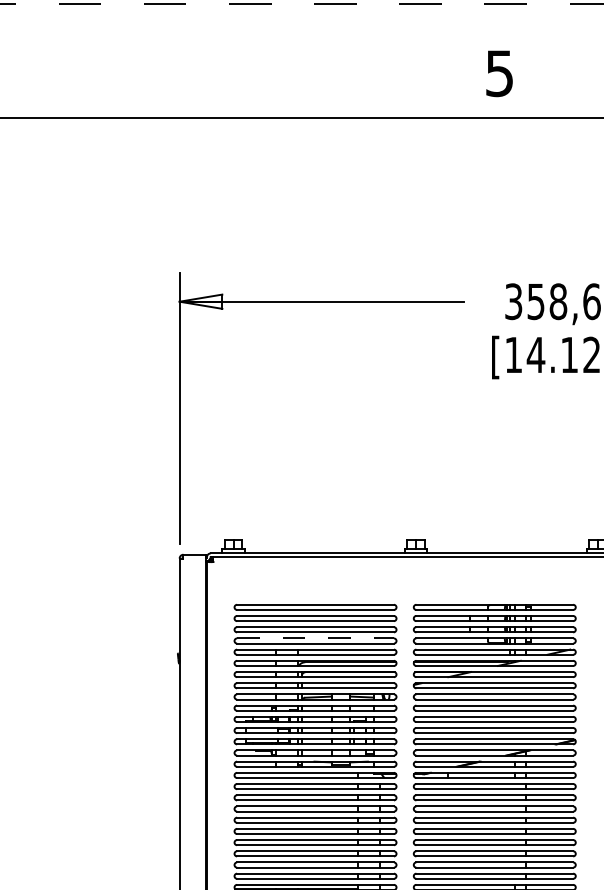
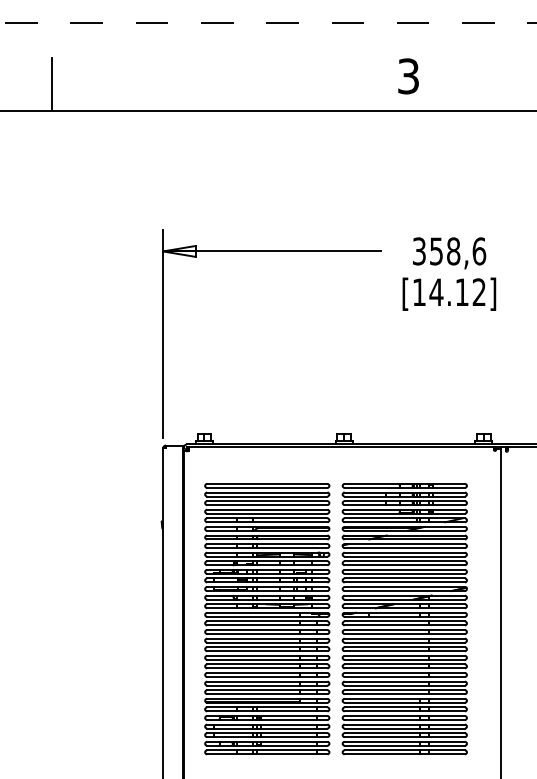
text: (499, 72) -> (408, 75), 5 -> 3
line: (35, 84) -> (52, 84), added
line: (315, 638) -> (267, 509), dashed -> solid

